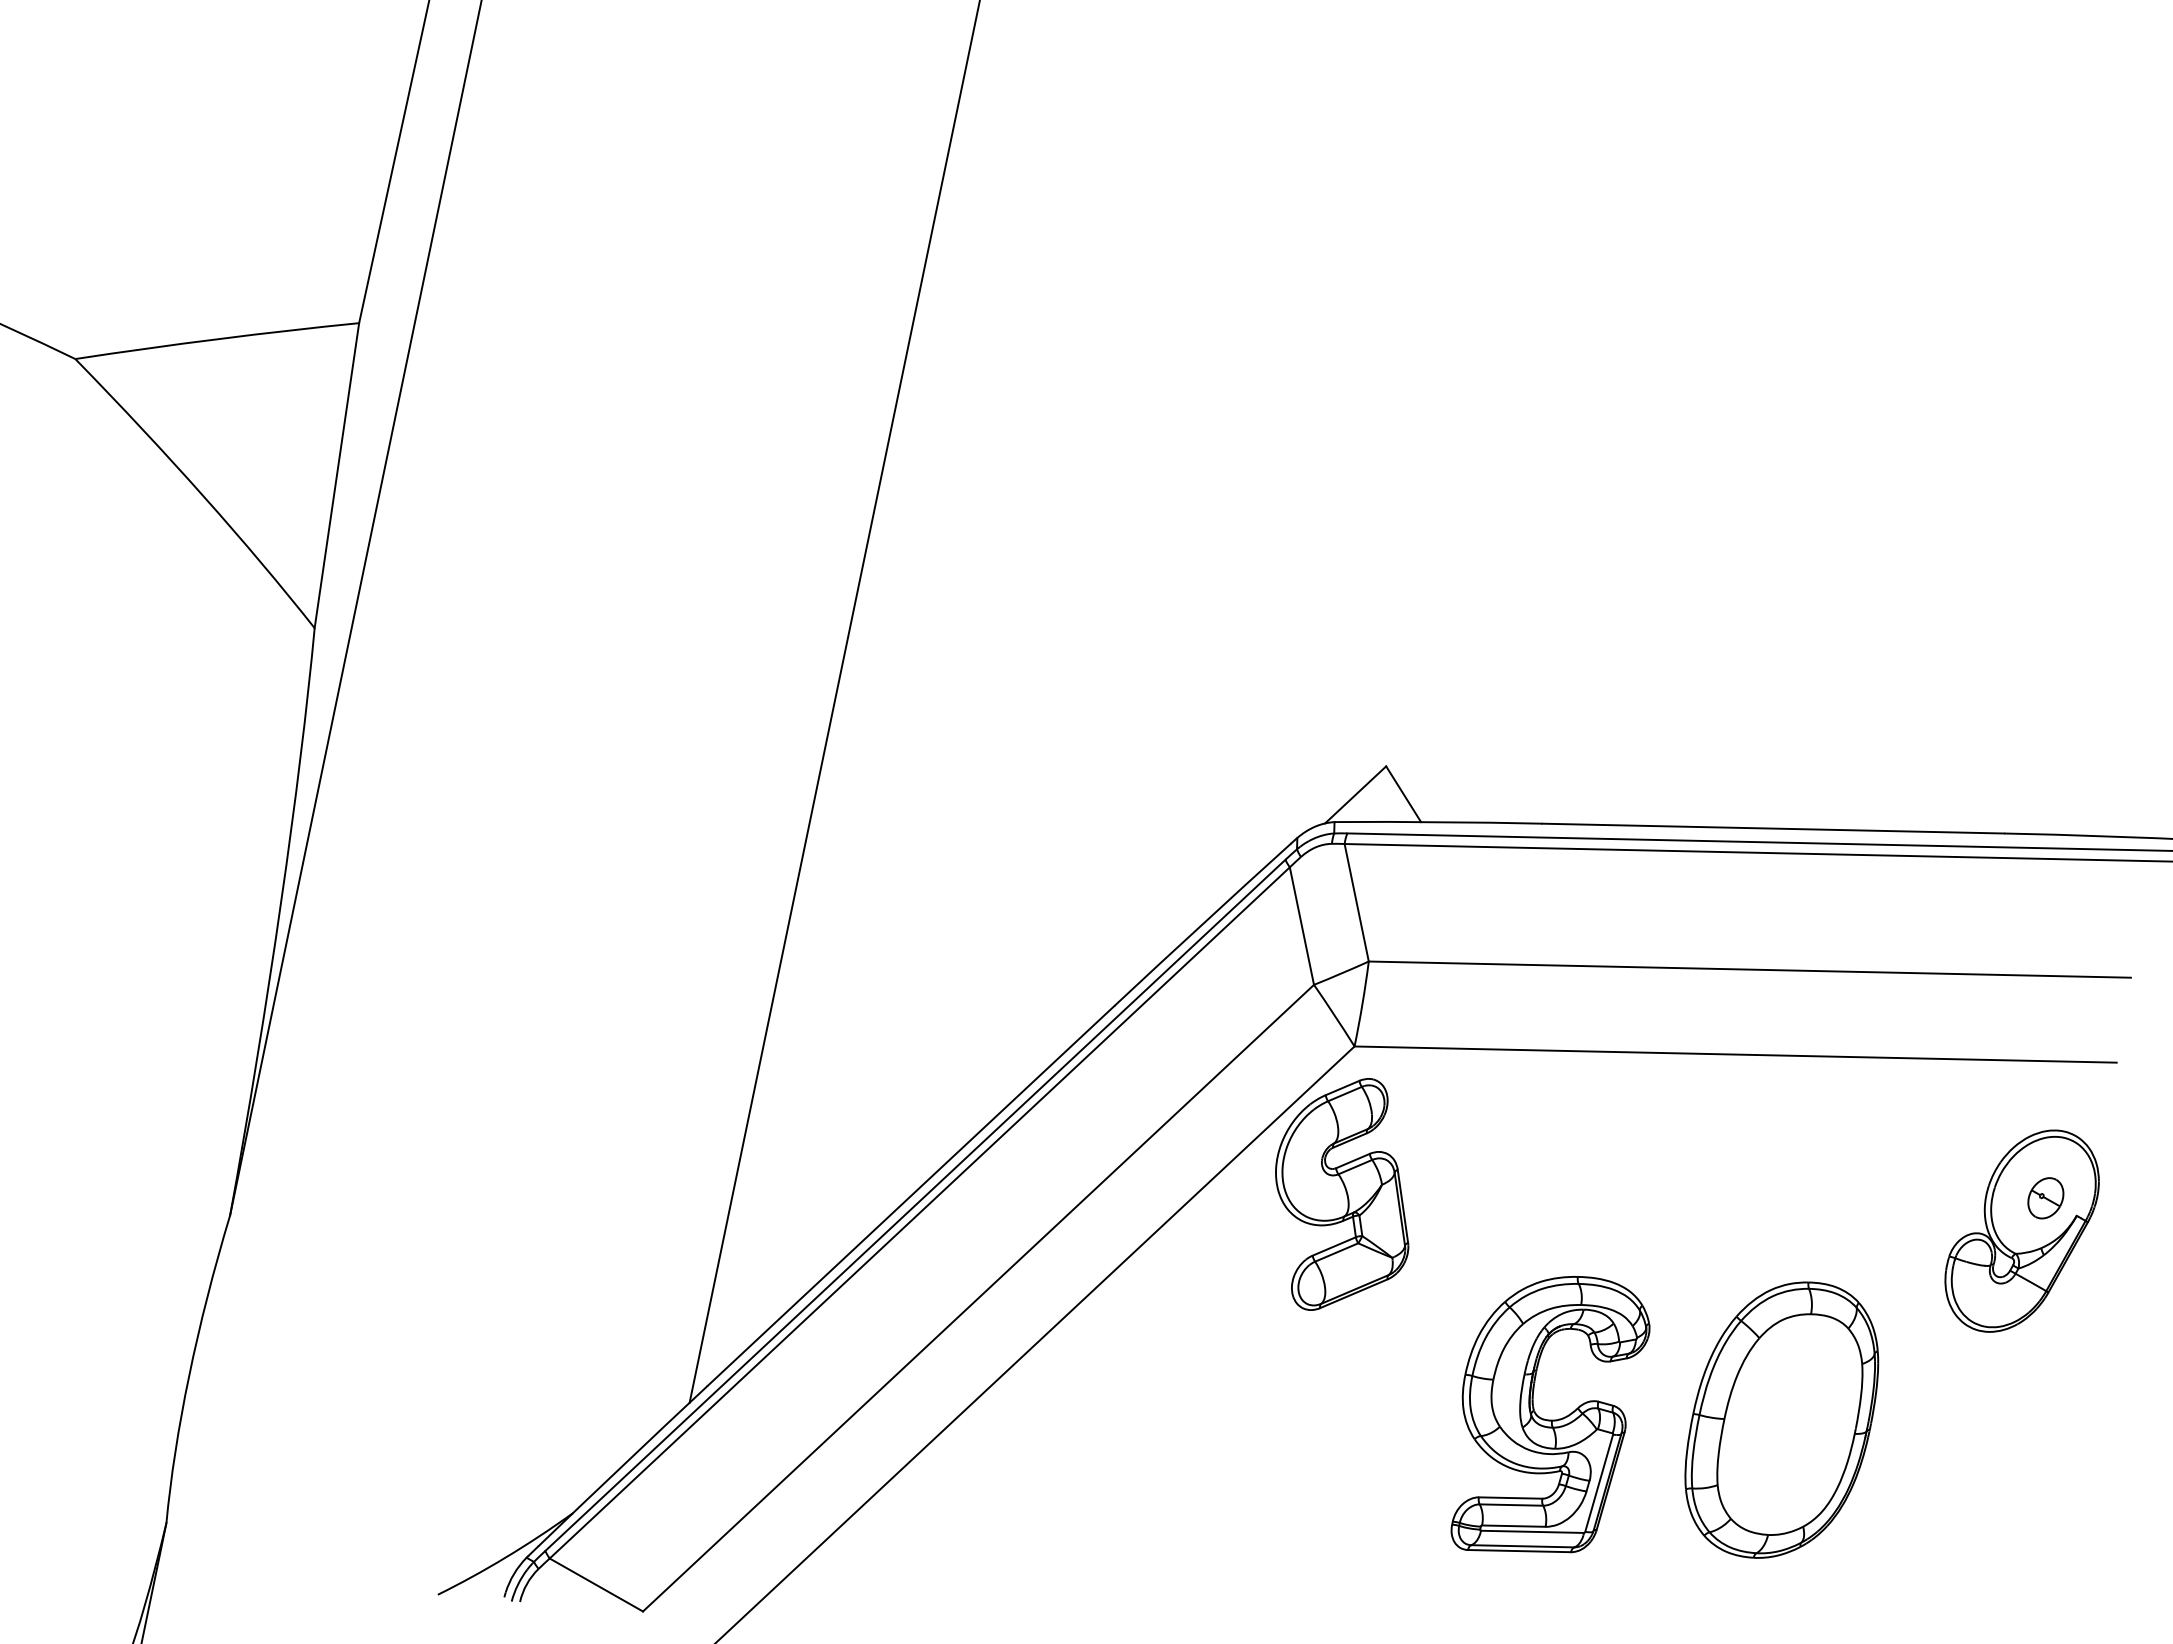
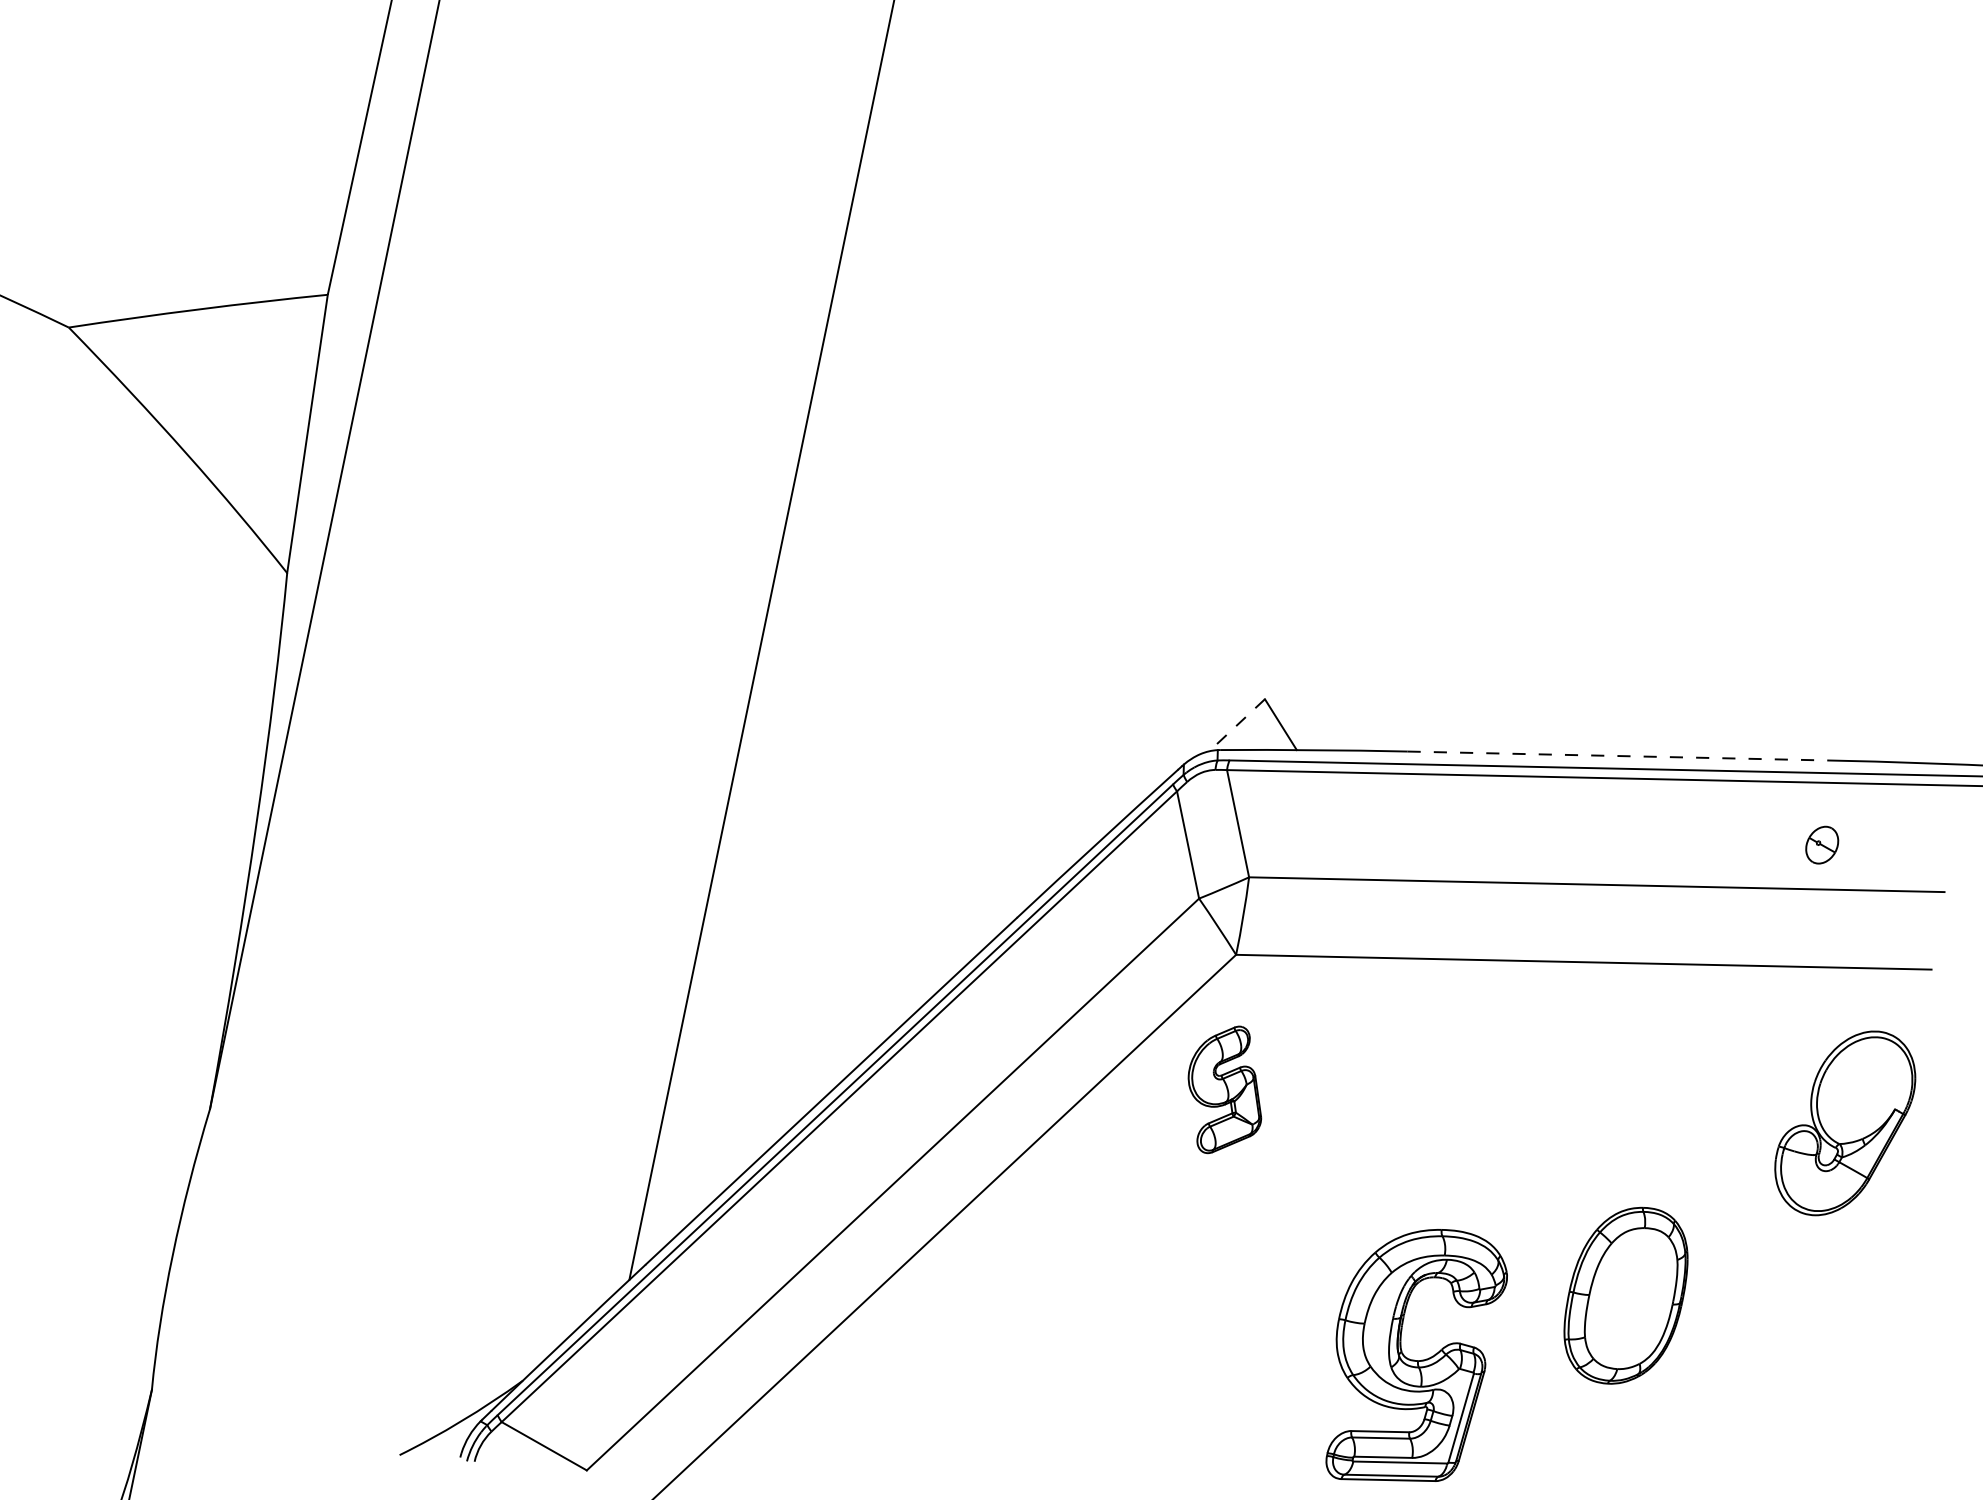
line: (1355, 794) -> (1236, 724), solid -> dashed
line: (1773, 828) -> (1618, 755), solid -> dashed
part: (1342, 1194) -> (1225, 1089), size x0.6
part: (2045, 1198) -> (1821, 845), moved
part: (1550, 1414) -> (1416, 1355), moved
part: (1781, 1419) -> (1625, 1295), size x0.7

